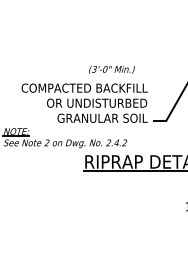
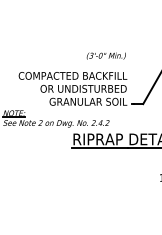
text: (110, 69) -> (105, 55), moved

